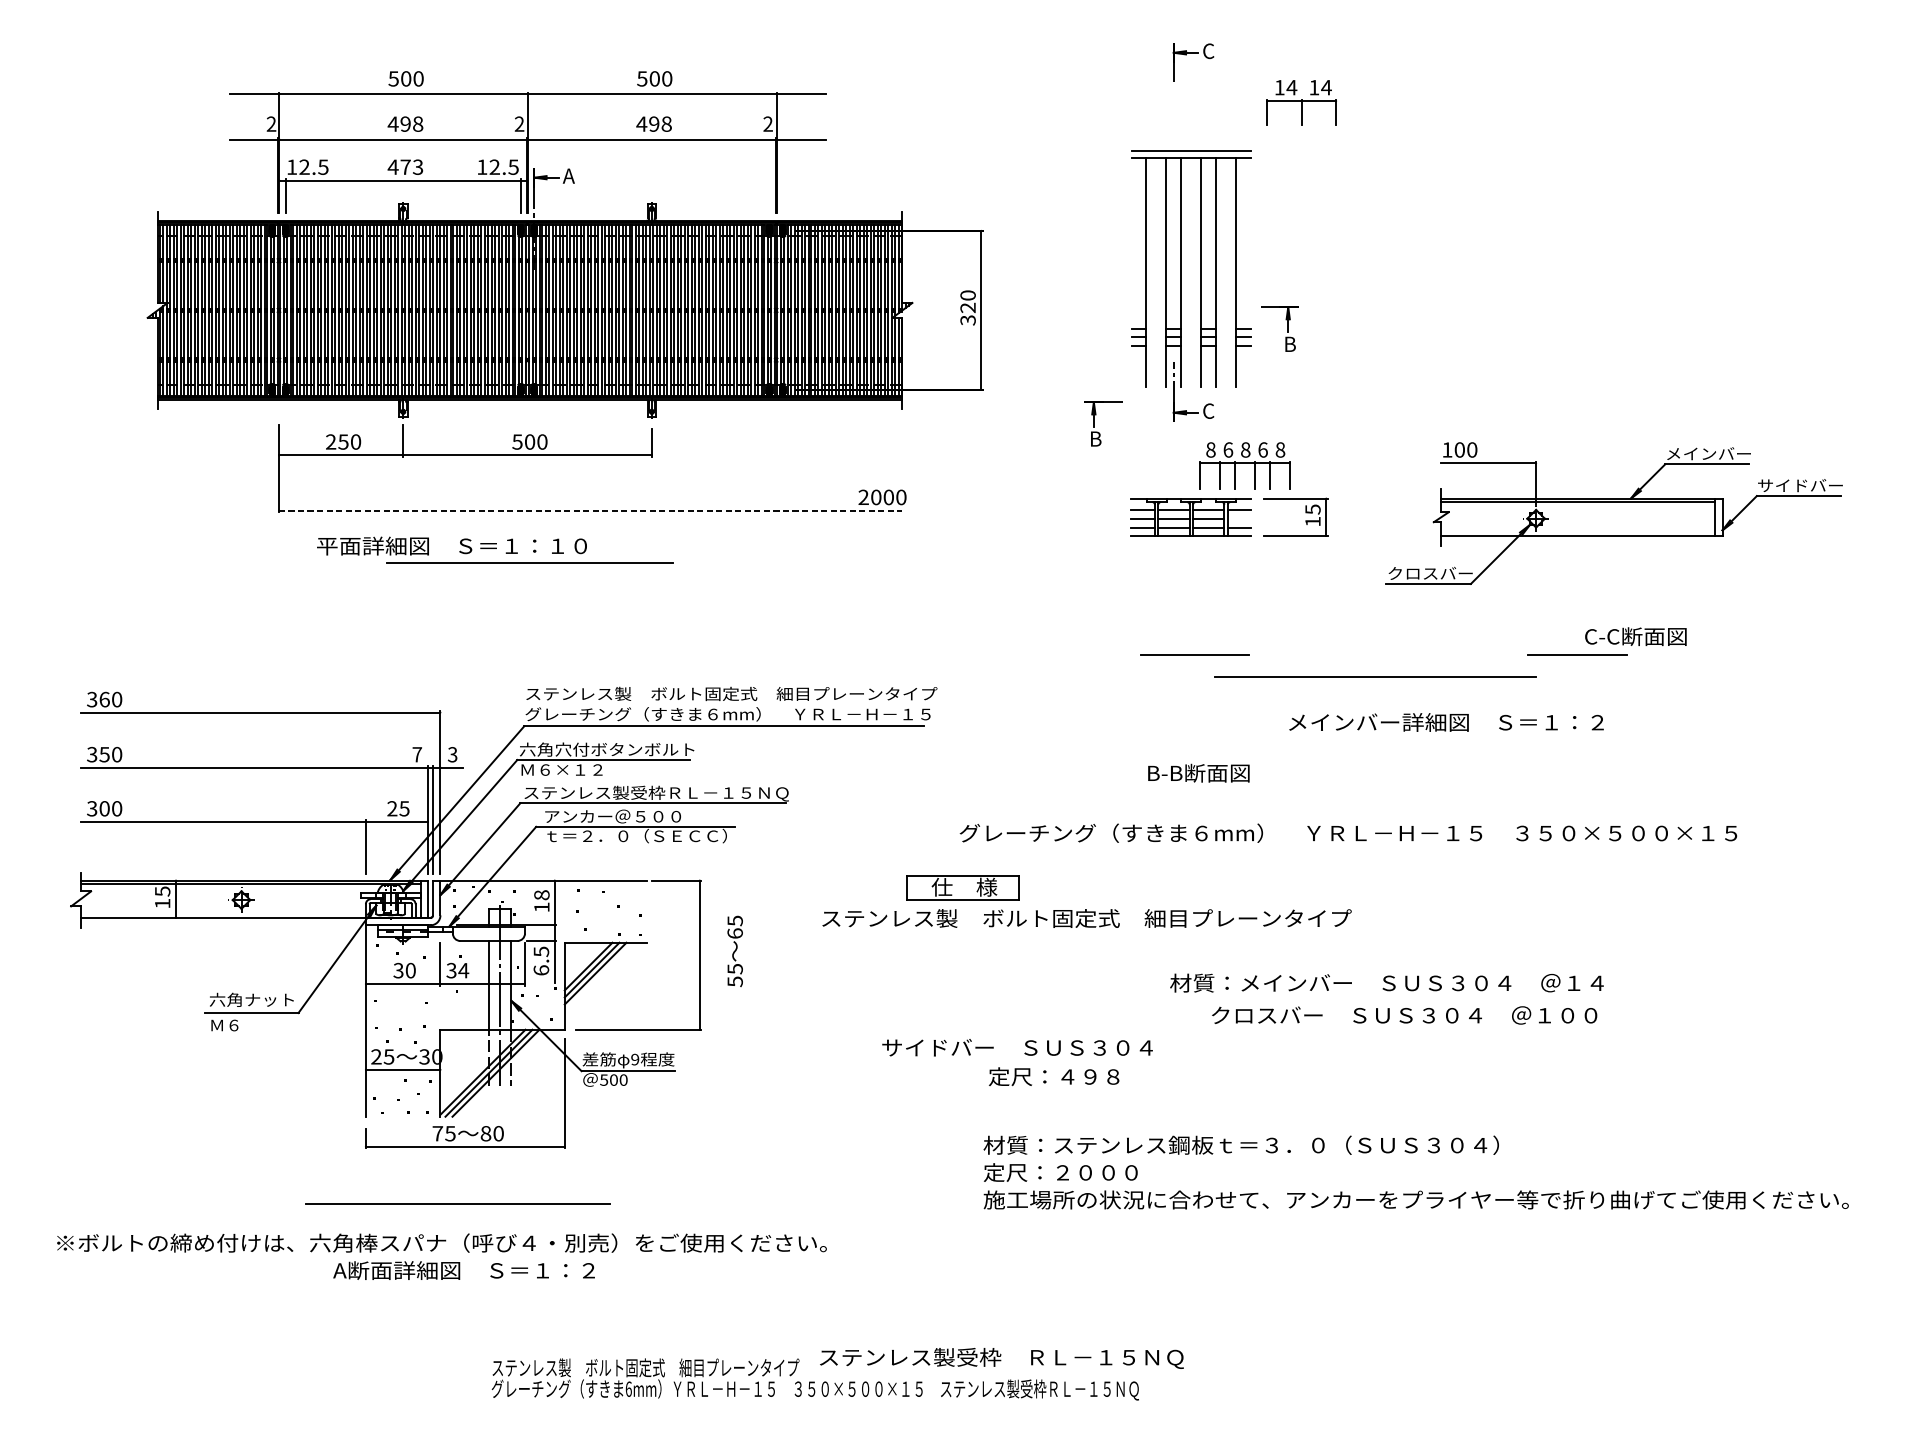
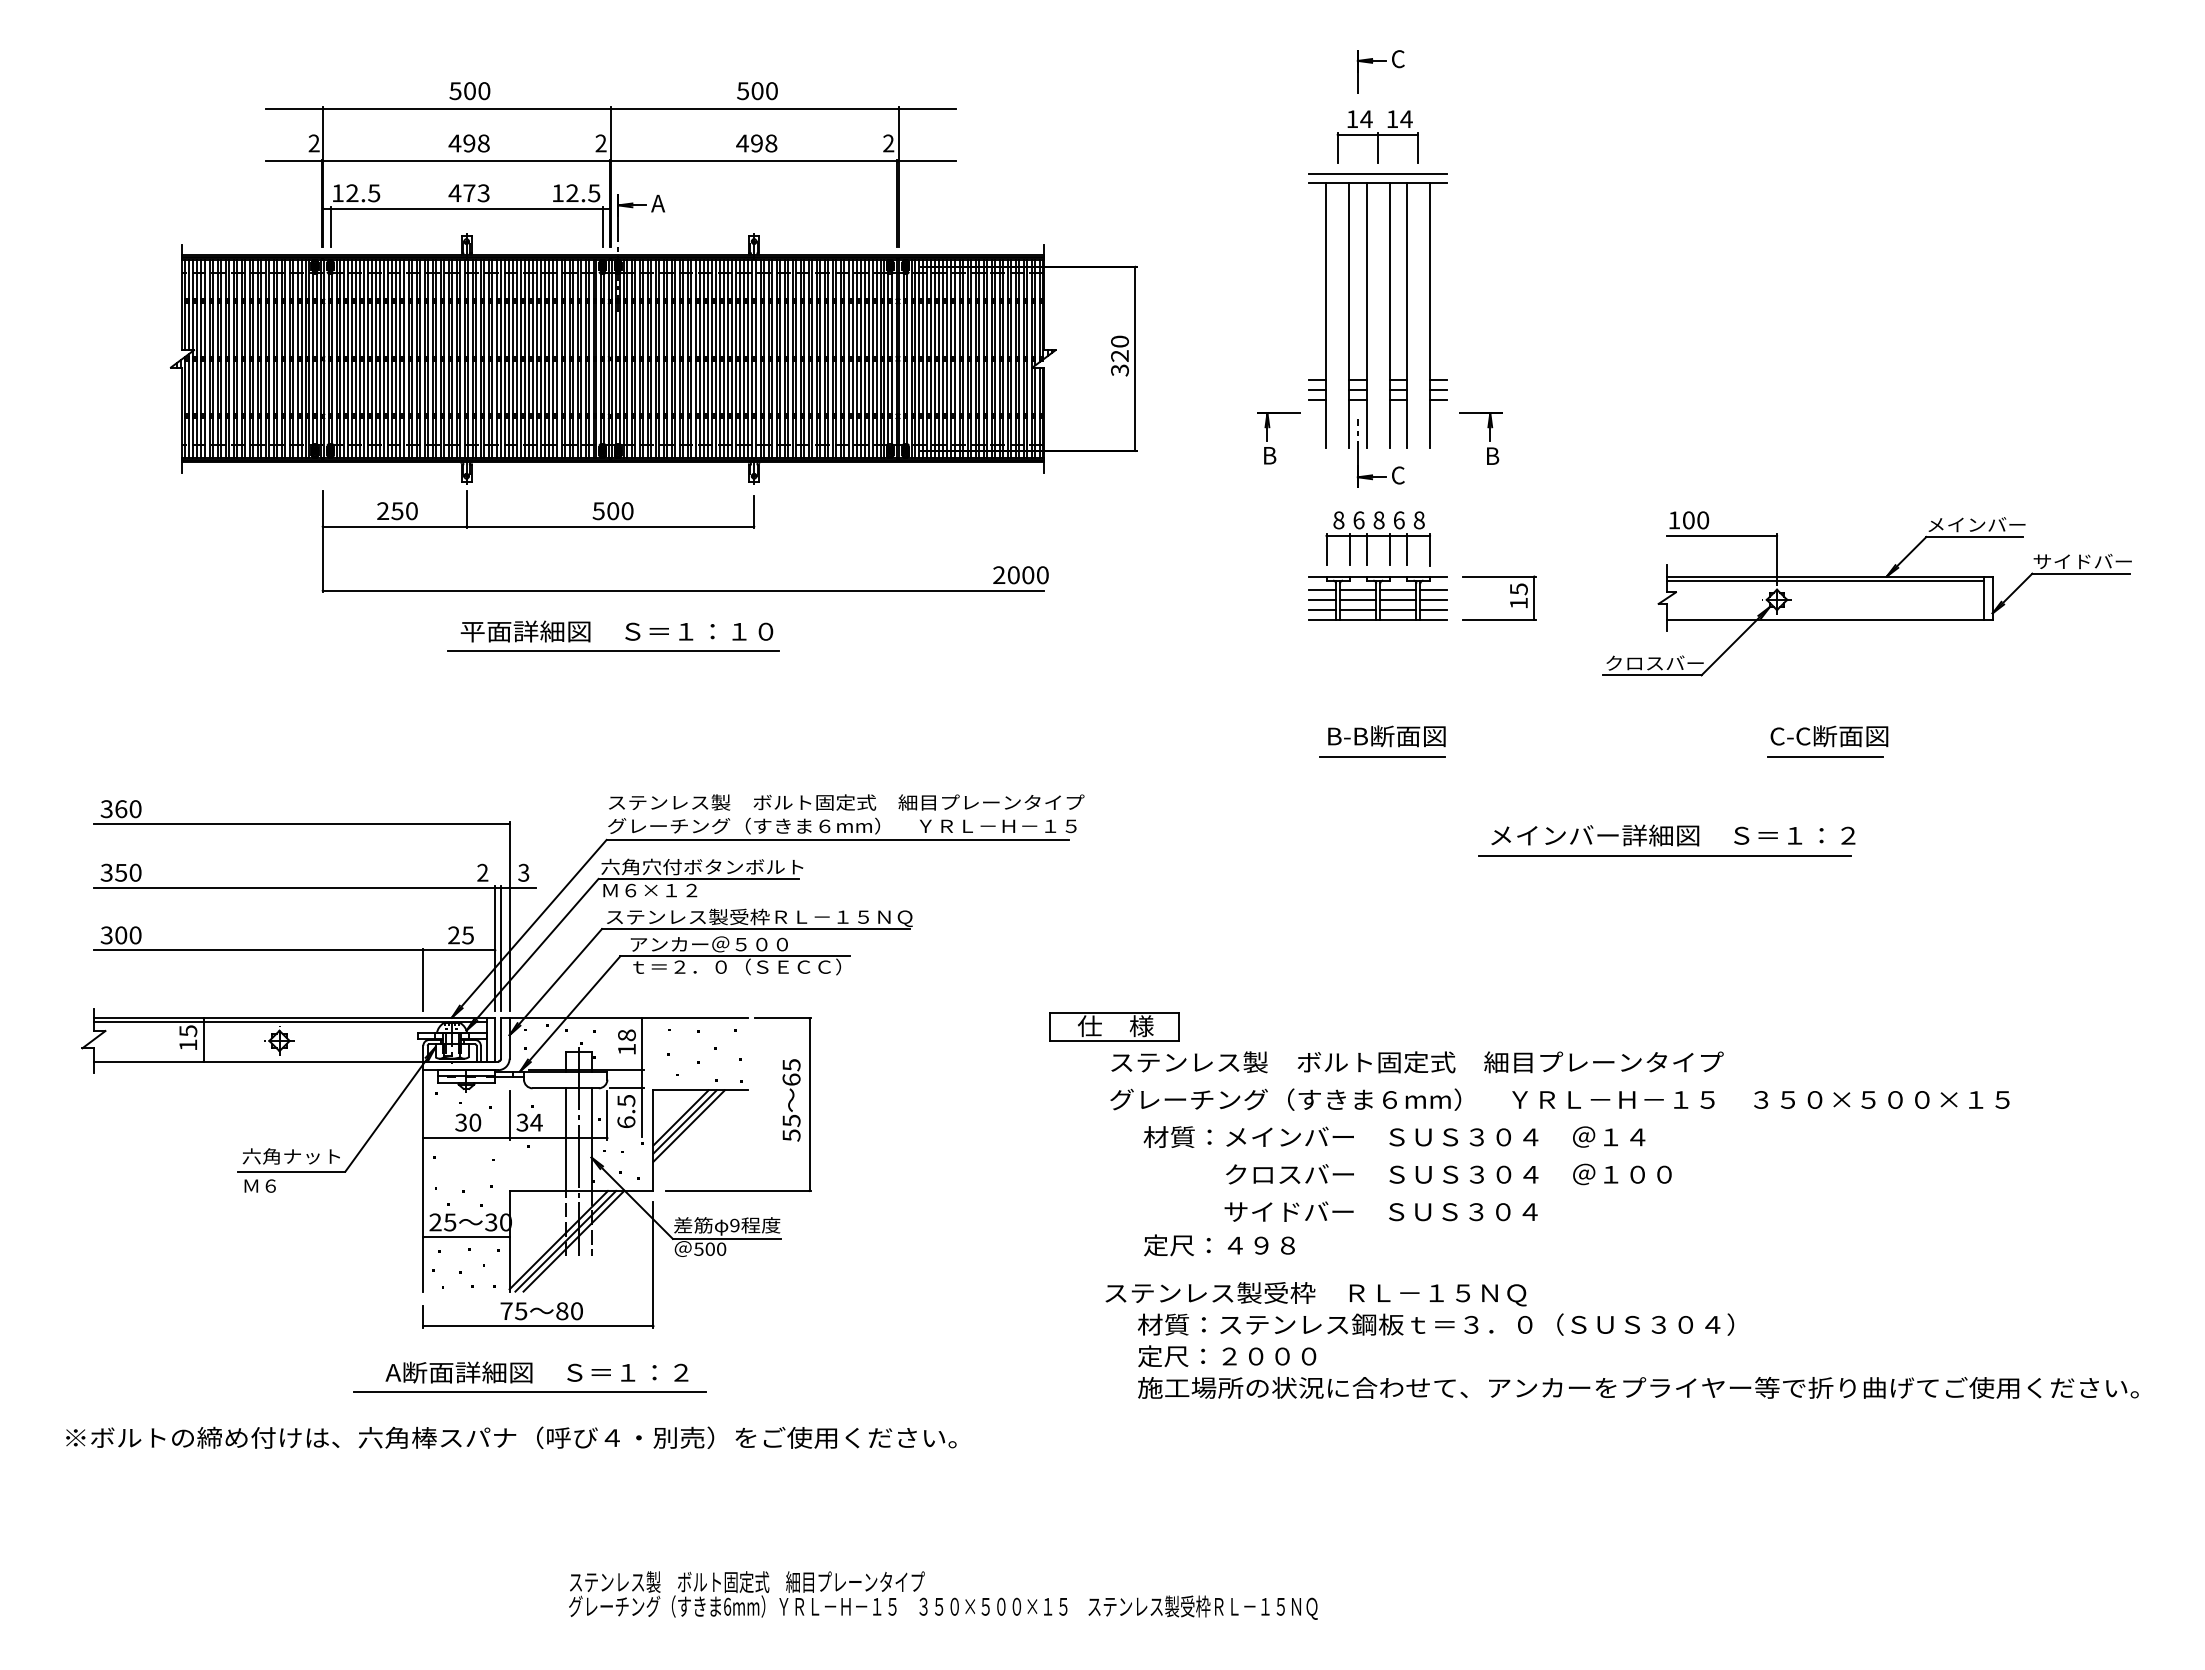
part: (1301, 102) -> (1377, 136), moved
part: (1287, 329) -> (1489, 438), moved
part: (1099, 432) -> (1274, 448), moved
part: (1244, 465) -> (1377, 538), moved
line: (590, 510) -> (683, 590), dashed -> solid
line: (1239, 518) -> (1433, 599), added
text: (451, 546) -> (616, 631), moved
text: (1635, 636) -> (1829, 736), moved
line: (1374, 676) -> (1664, 855), moved
text: (417, 754) -> (482, 872), 7 -> 2
text: (1198, 773) -> (1386, 736), moved
text: (1348, 833) -> (1559, 1099), moved
text: (1086, 918) -> (1417, 1062), moved
text: (735, 951) -> (791, 1100), moved
text: (1386, 982) -> (1394, 1136), moved
text: (1404, 1015) -> (1448, 1174), moved
text: (1016, 1047) -> (1380, 1211), moved
text: (463, 1270) -> (536, 1372), moved
text: (1001, 1358) -> (1315, 1294), moved

